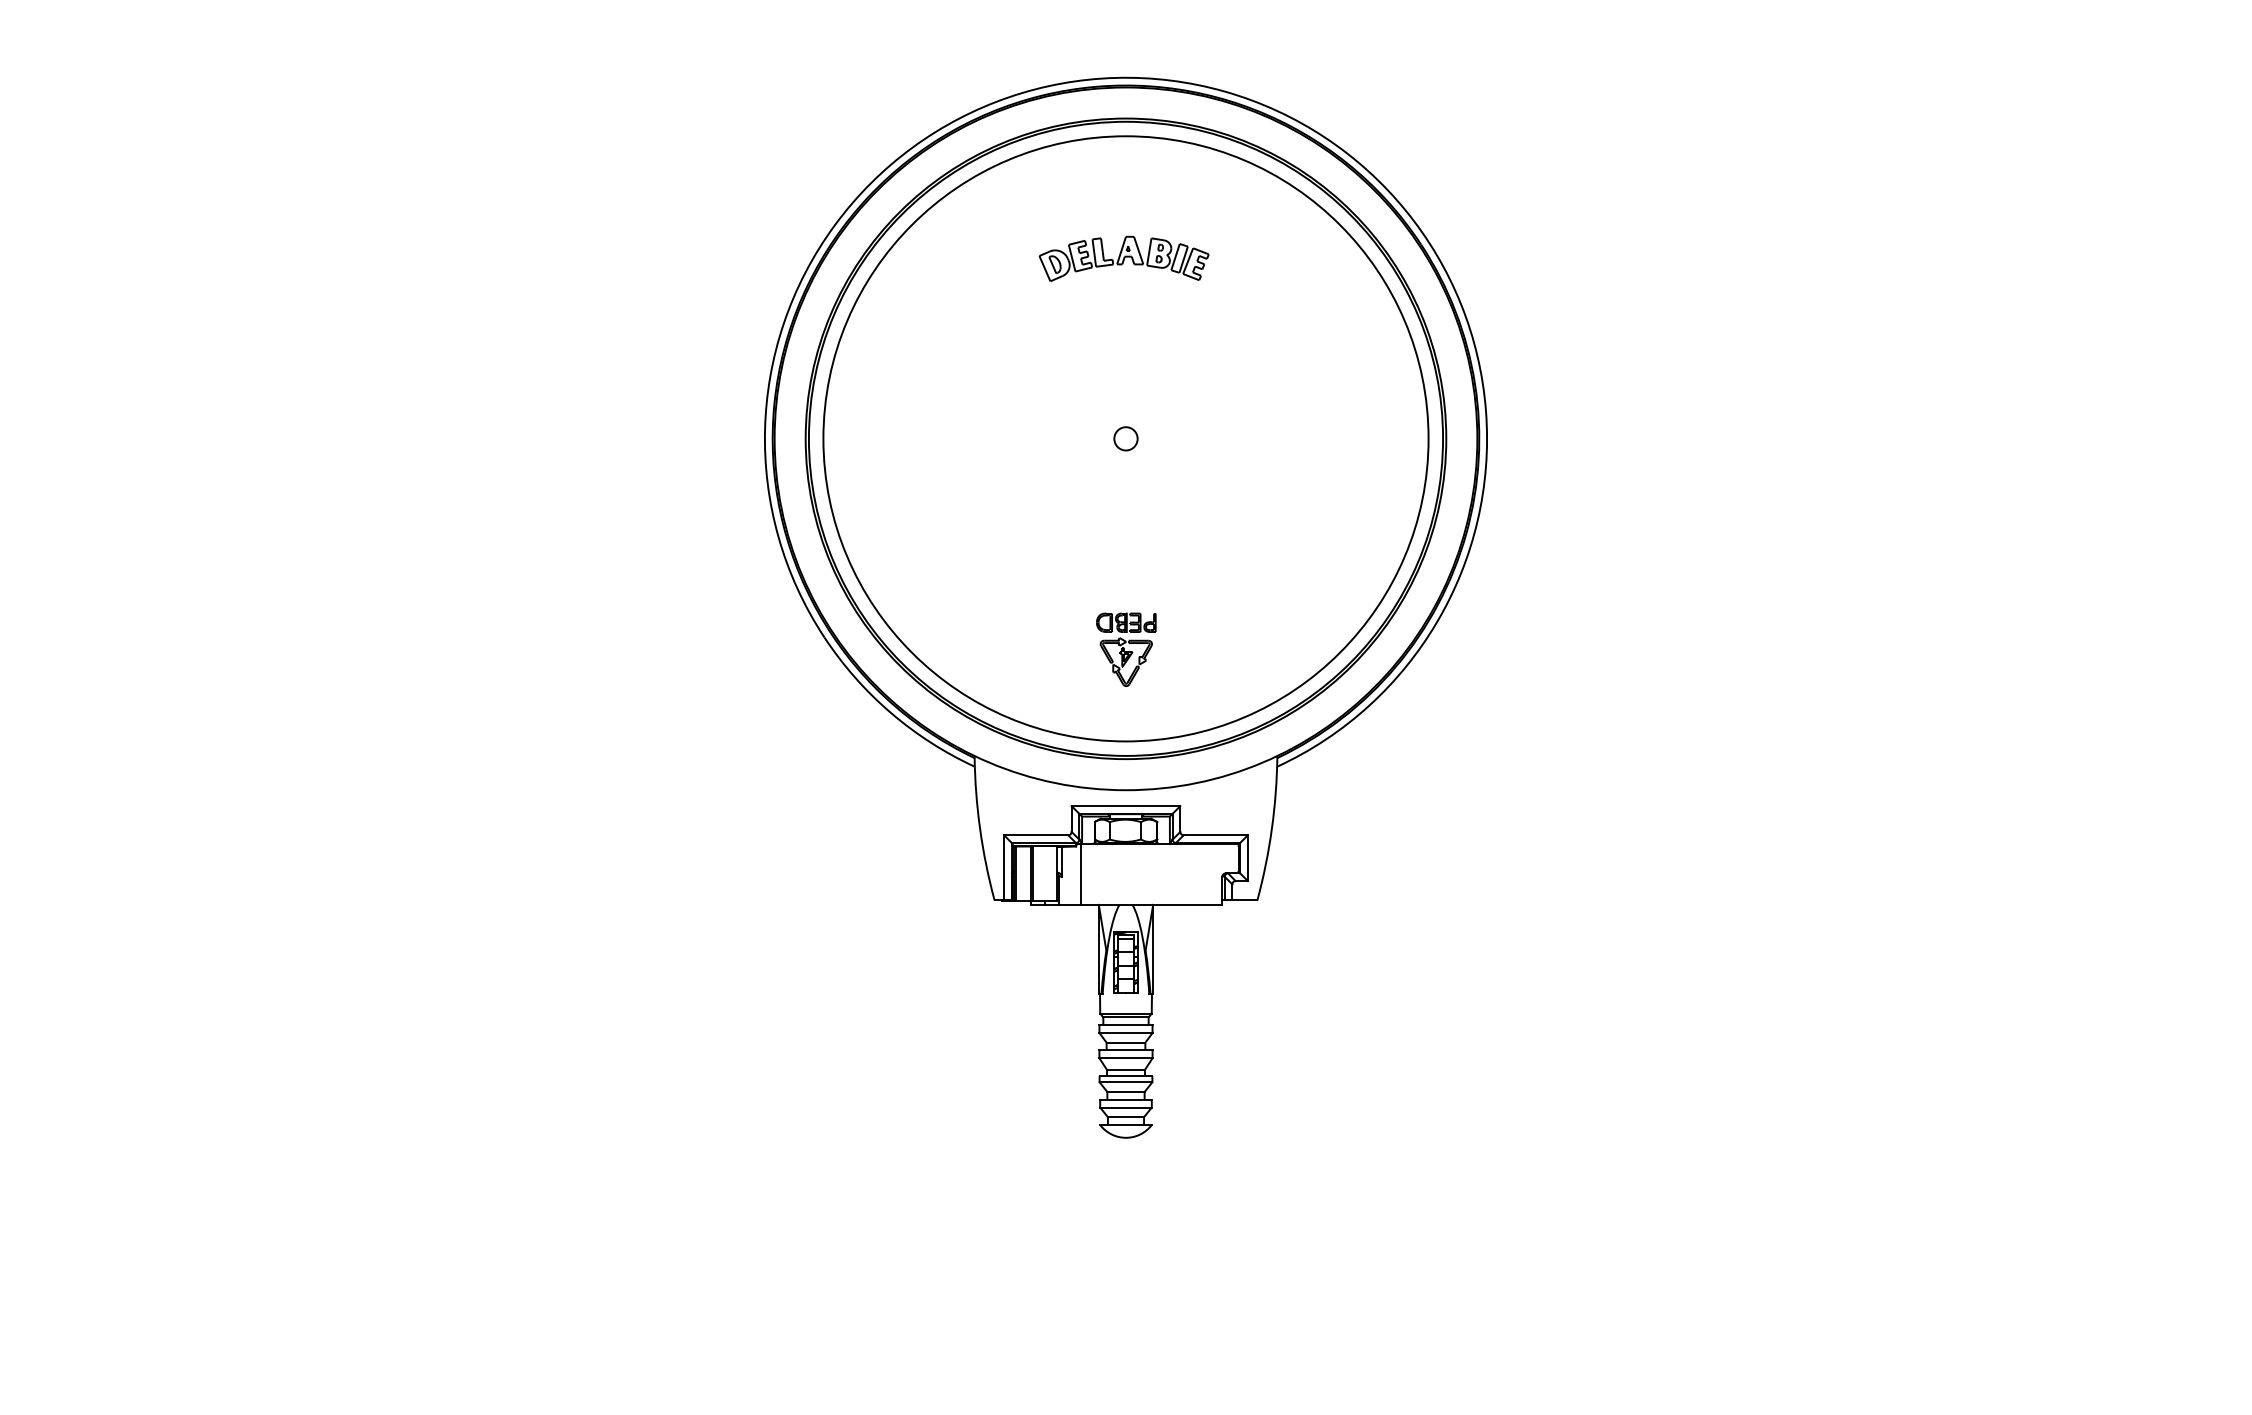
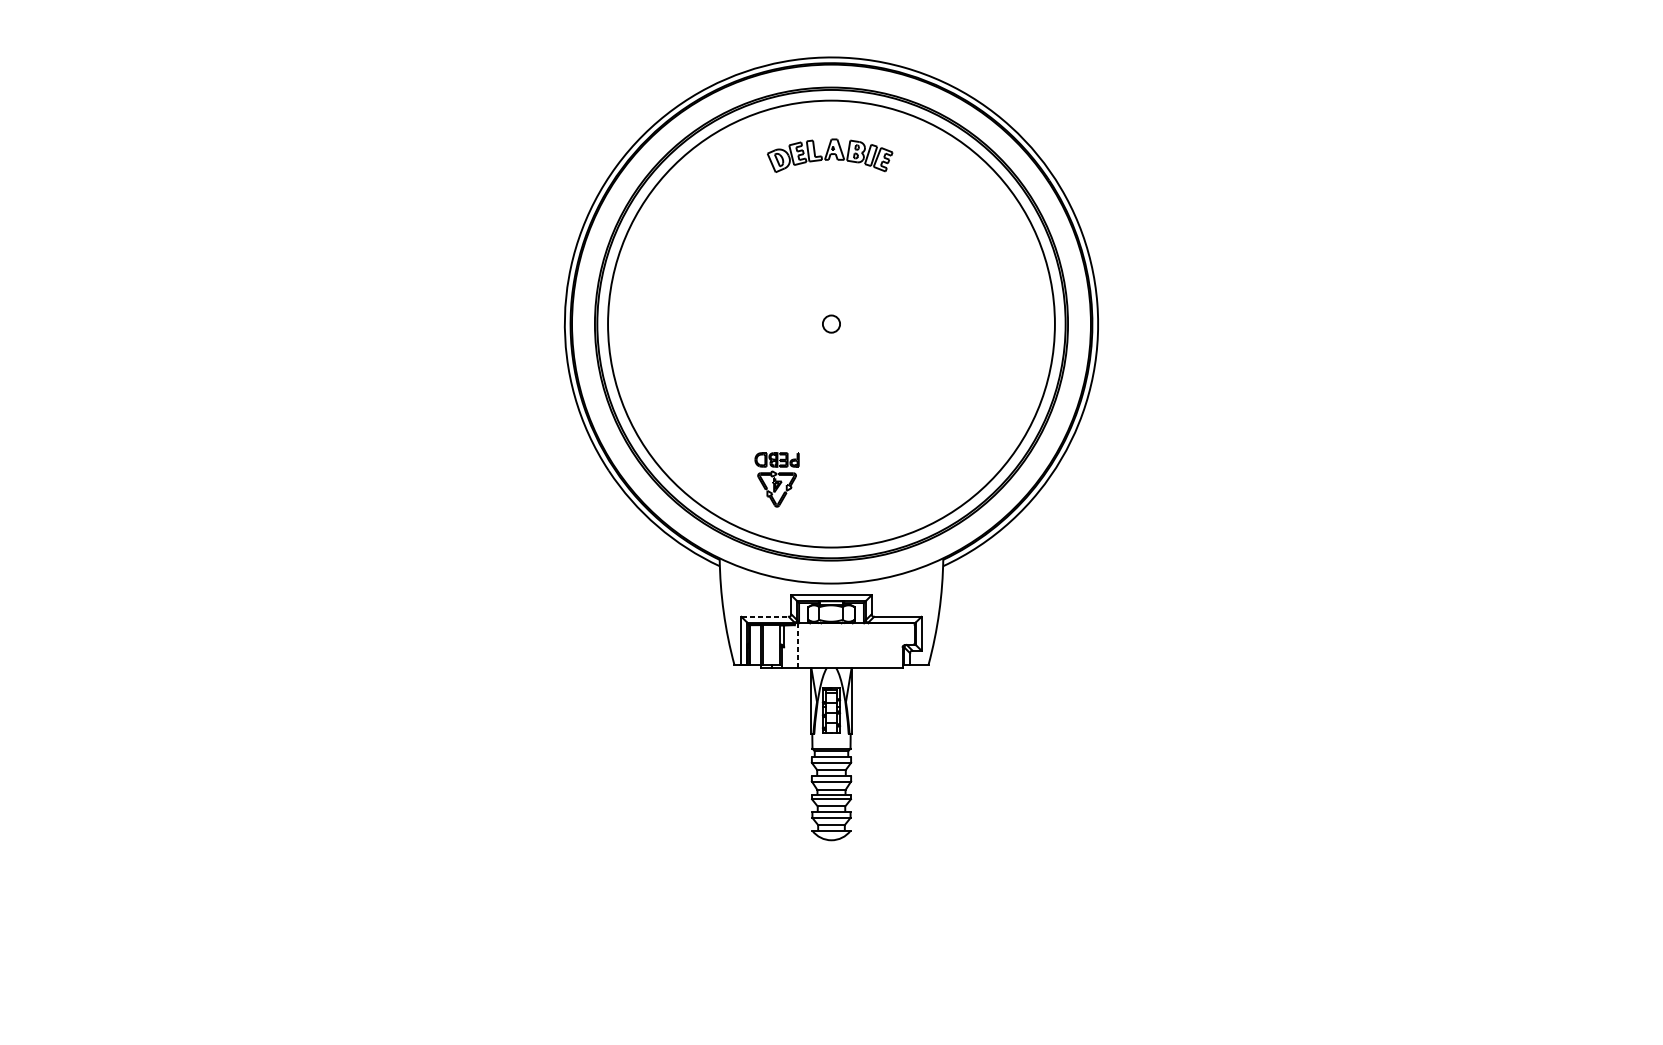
part: (1123, 258) -> (829, 155), moved
part: (1126, 649) -> (777, 479), moved
line: (1036, 835) -> (765, 617), solid -> dashed
line: (1080, 873) -> (797, 645), solid -> dashed

